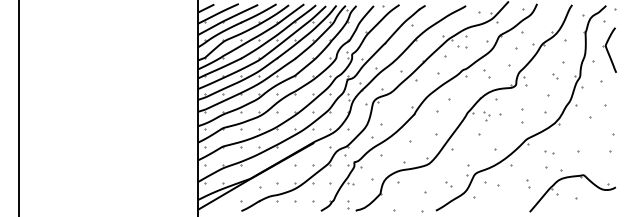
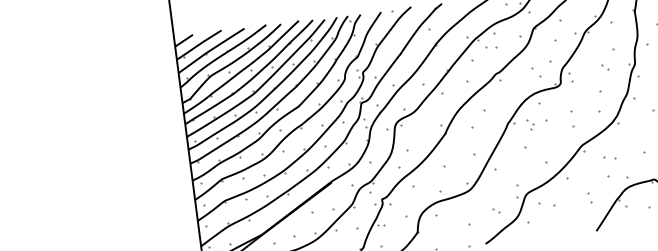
part: (486, 73) -> (535, 71), moved

